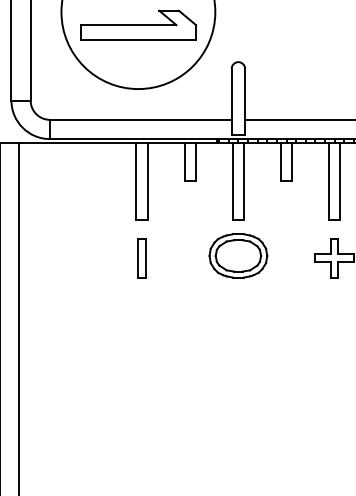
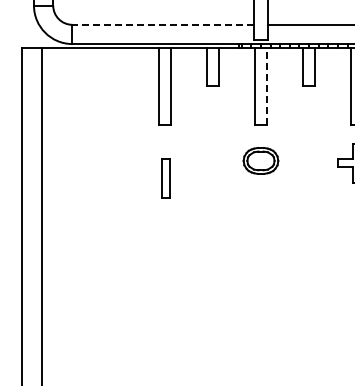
line: (140, 119) -> (163, 24), solid -> dashed
line: (244, 180) -> (267, 85), solid -> dashed
part: (238, 255) -> (261, 160), size x0.6
part: (141, 258) -> (165, 178), moved

